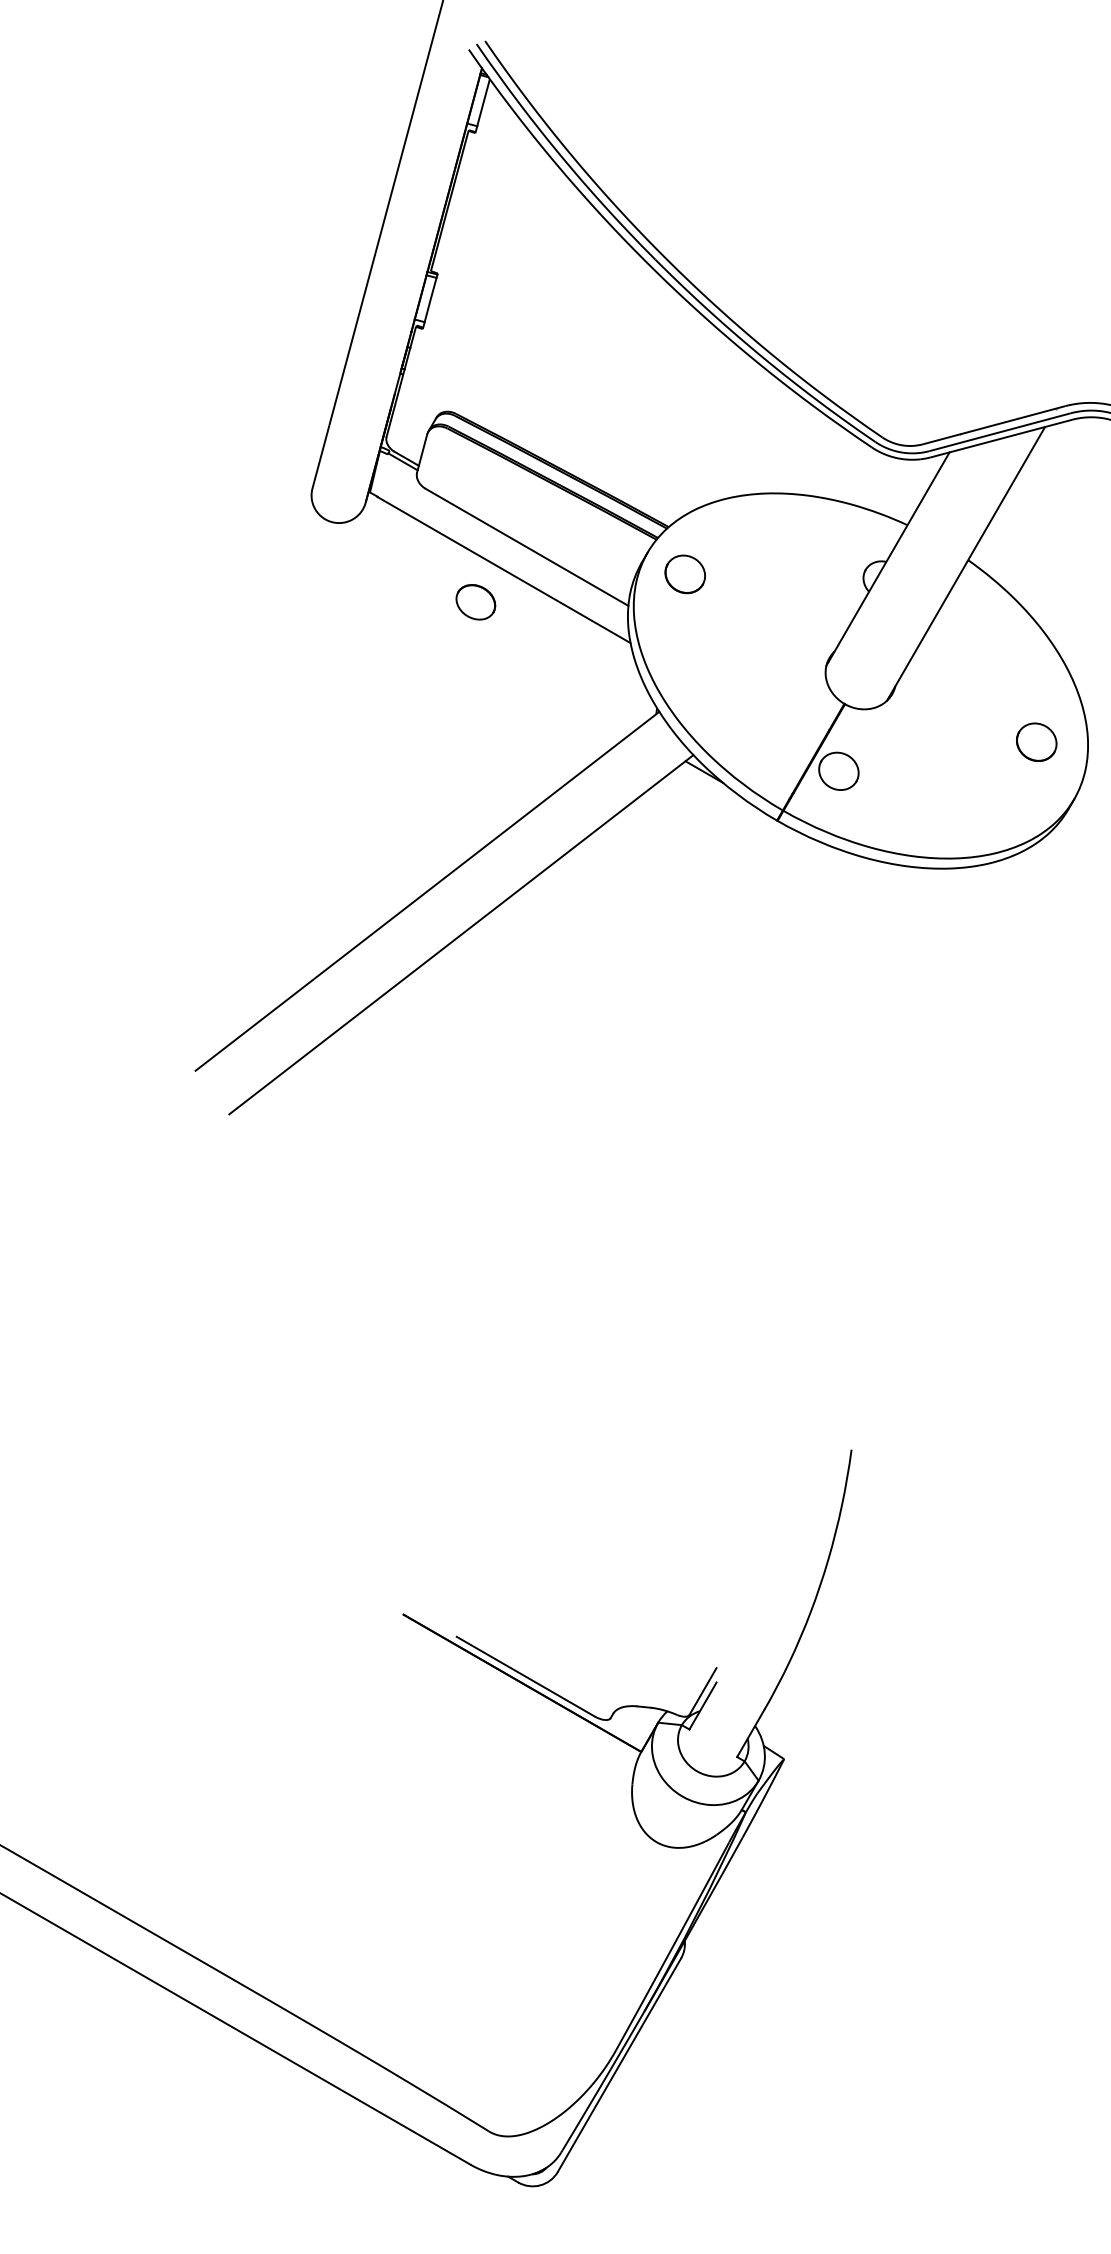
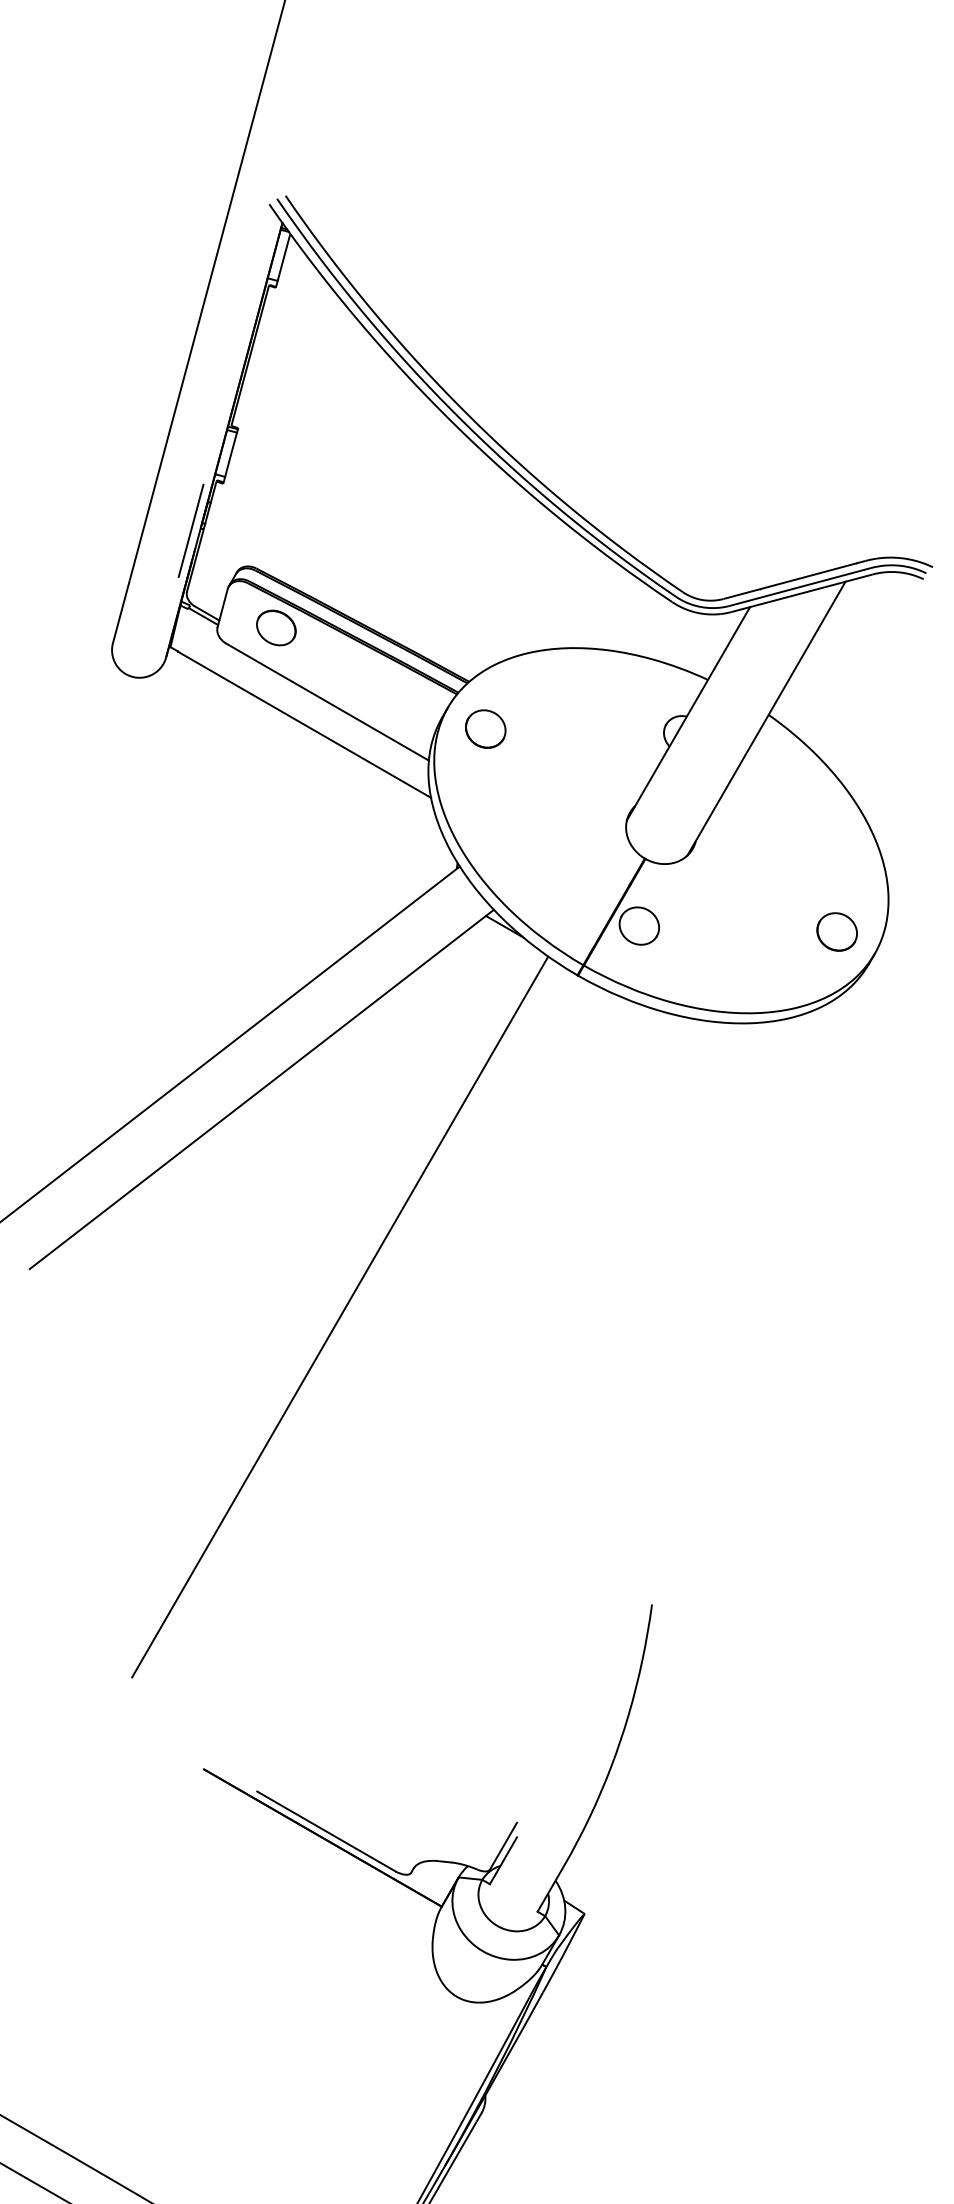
line: (390, 376) -> (190, 531), added
part: (475, 602) -> (275, 628), moved
part: (1036, 741) -> (836, 931), moved
line: (539, 1161) -> (339, 1316), added

